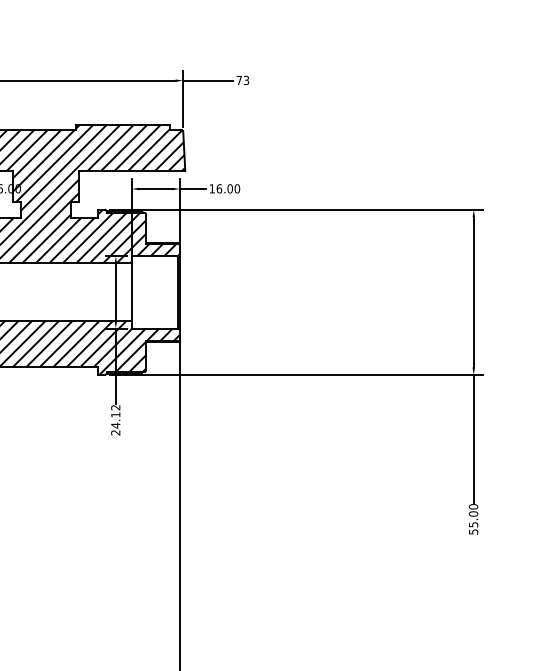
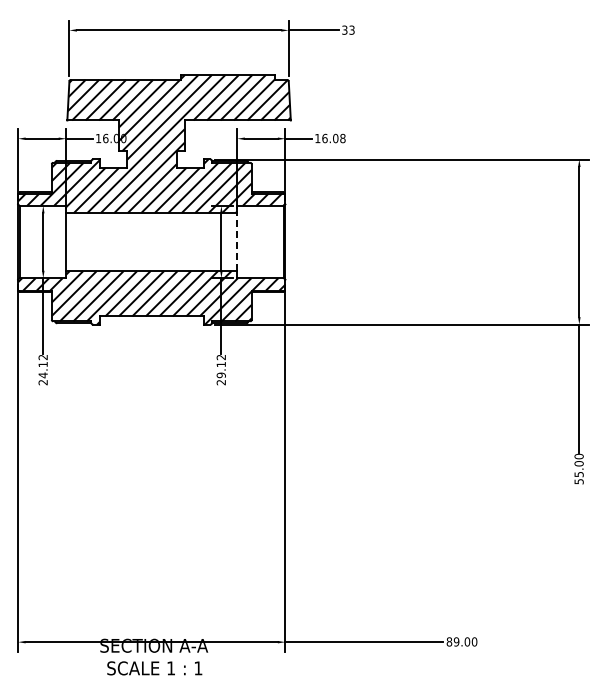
text: (238, 79) -> (344, 29), 73 -> 33
text: (236, 188) -> (342, 138), 16.00 -> 16.08
line: (131, 292) -> (237, 242), solid -> dashed
text: (114, 425) -> (220, 375), 24.12 -> 29.12

